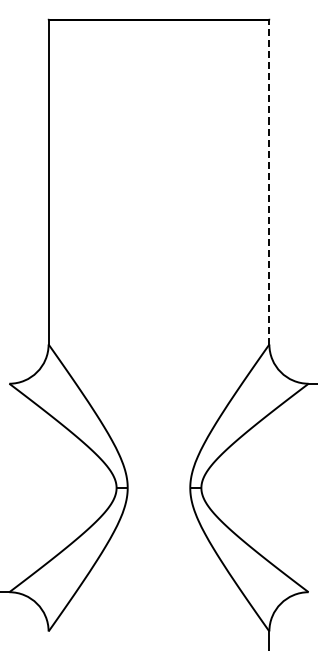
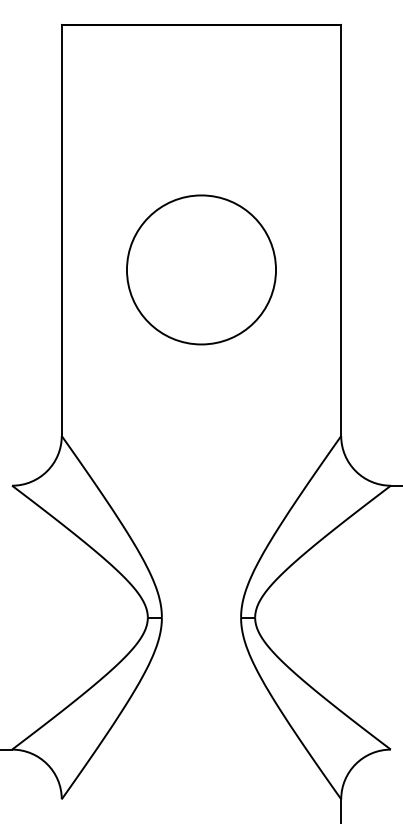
line: (269, 181) -> (341, 229), dashed -> solid
circle: (158, 212) -> (200, 268), added

